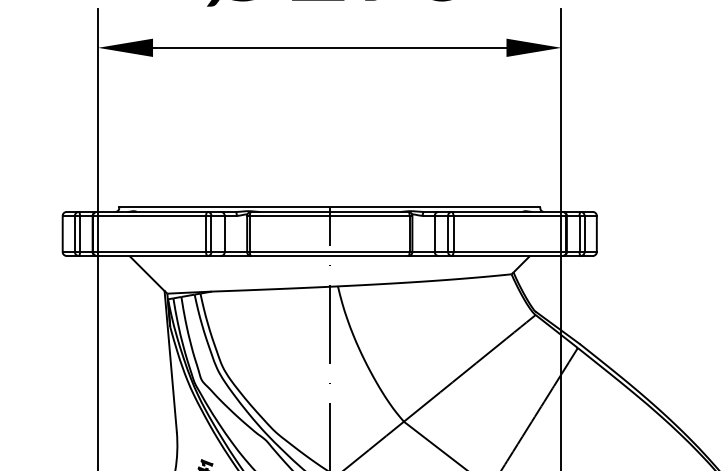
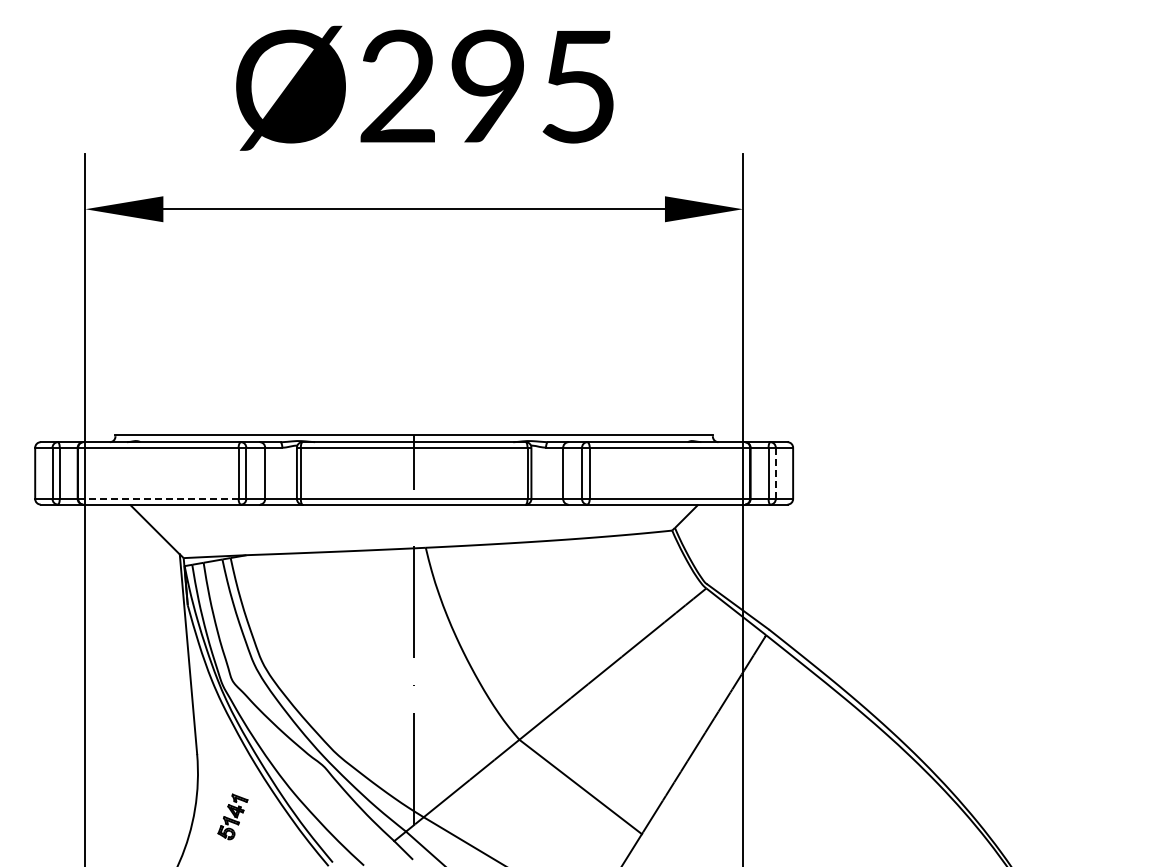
line: (584, 234) -> (775, 473), solid -> dashed
line: (148, 252) -> (157, 499), solid -> dashed

